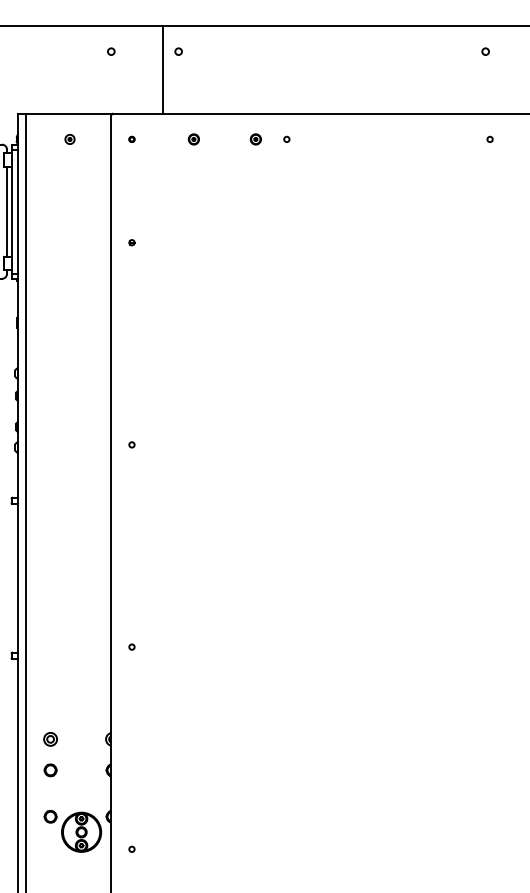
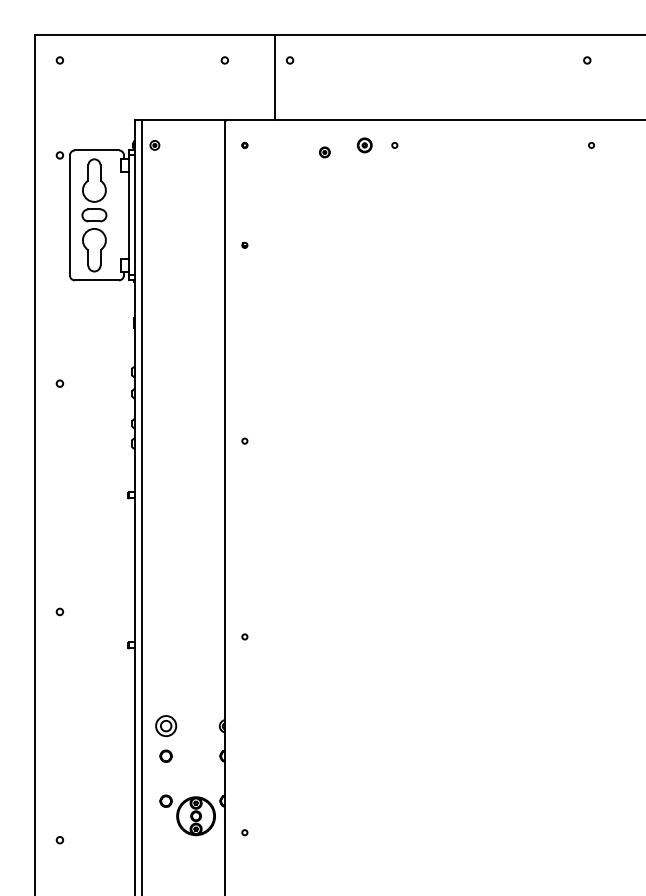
part: (69, 139) -> (154, 145), moved
part: (193, 139) -> (324, 152), moved
part: (255, 139) -> (364, 145), size x1.4
line: (6, 210) -> (123, 214), removed
part: (49, 739) -> (165, 726), size x1.6

